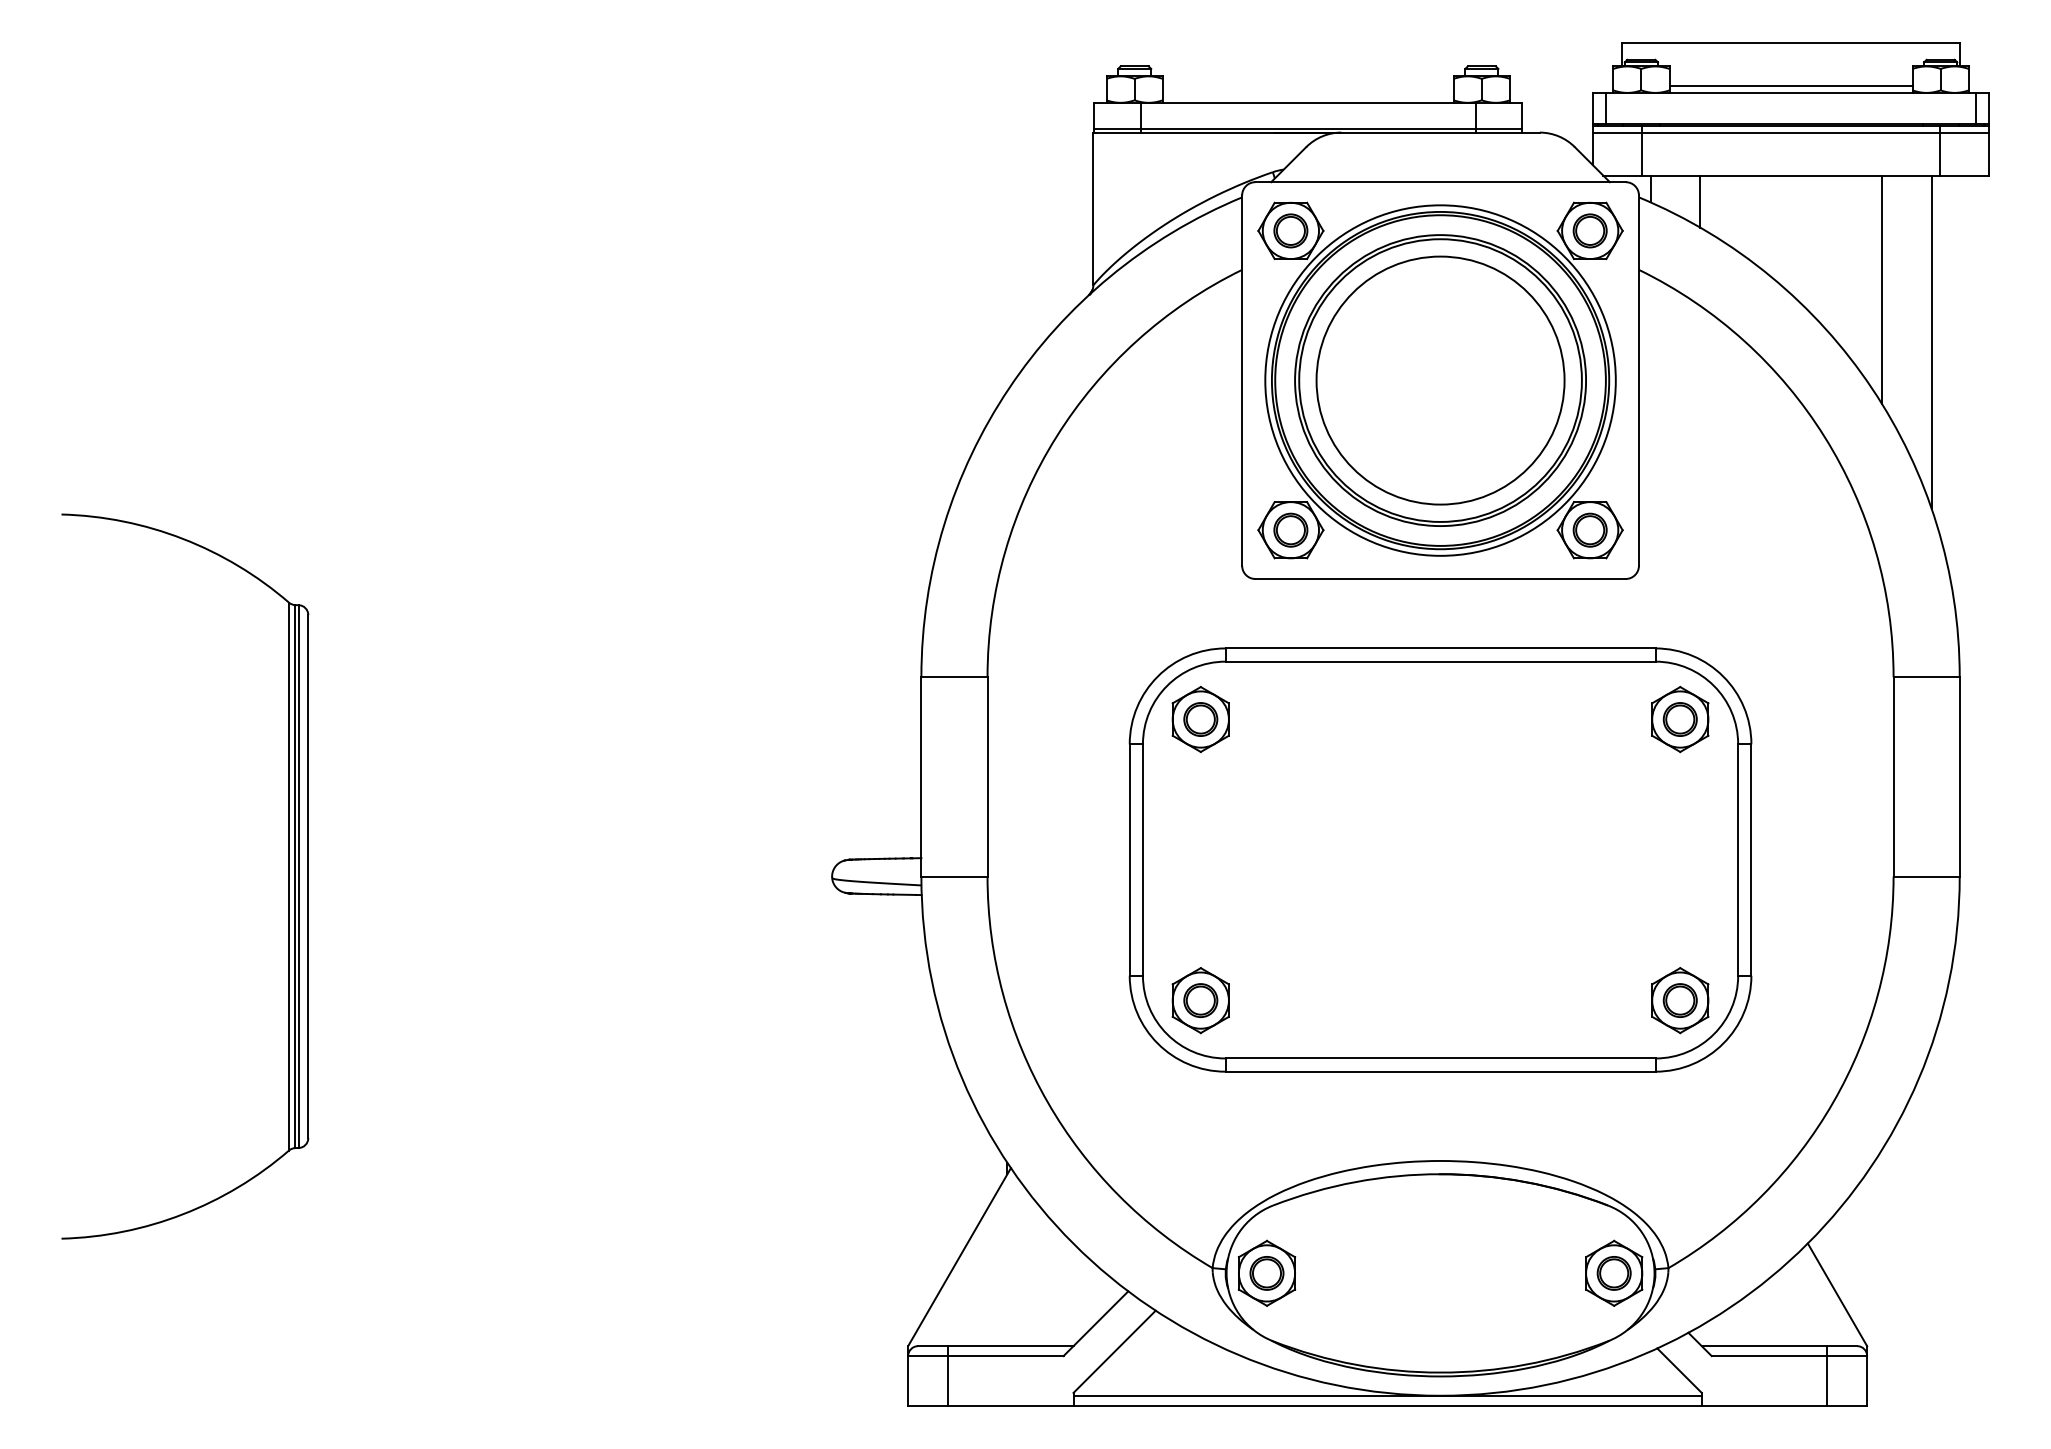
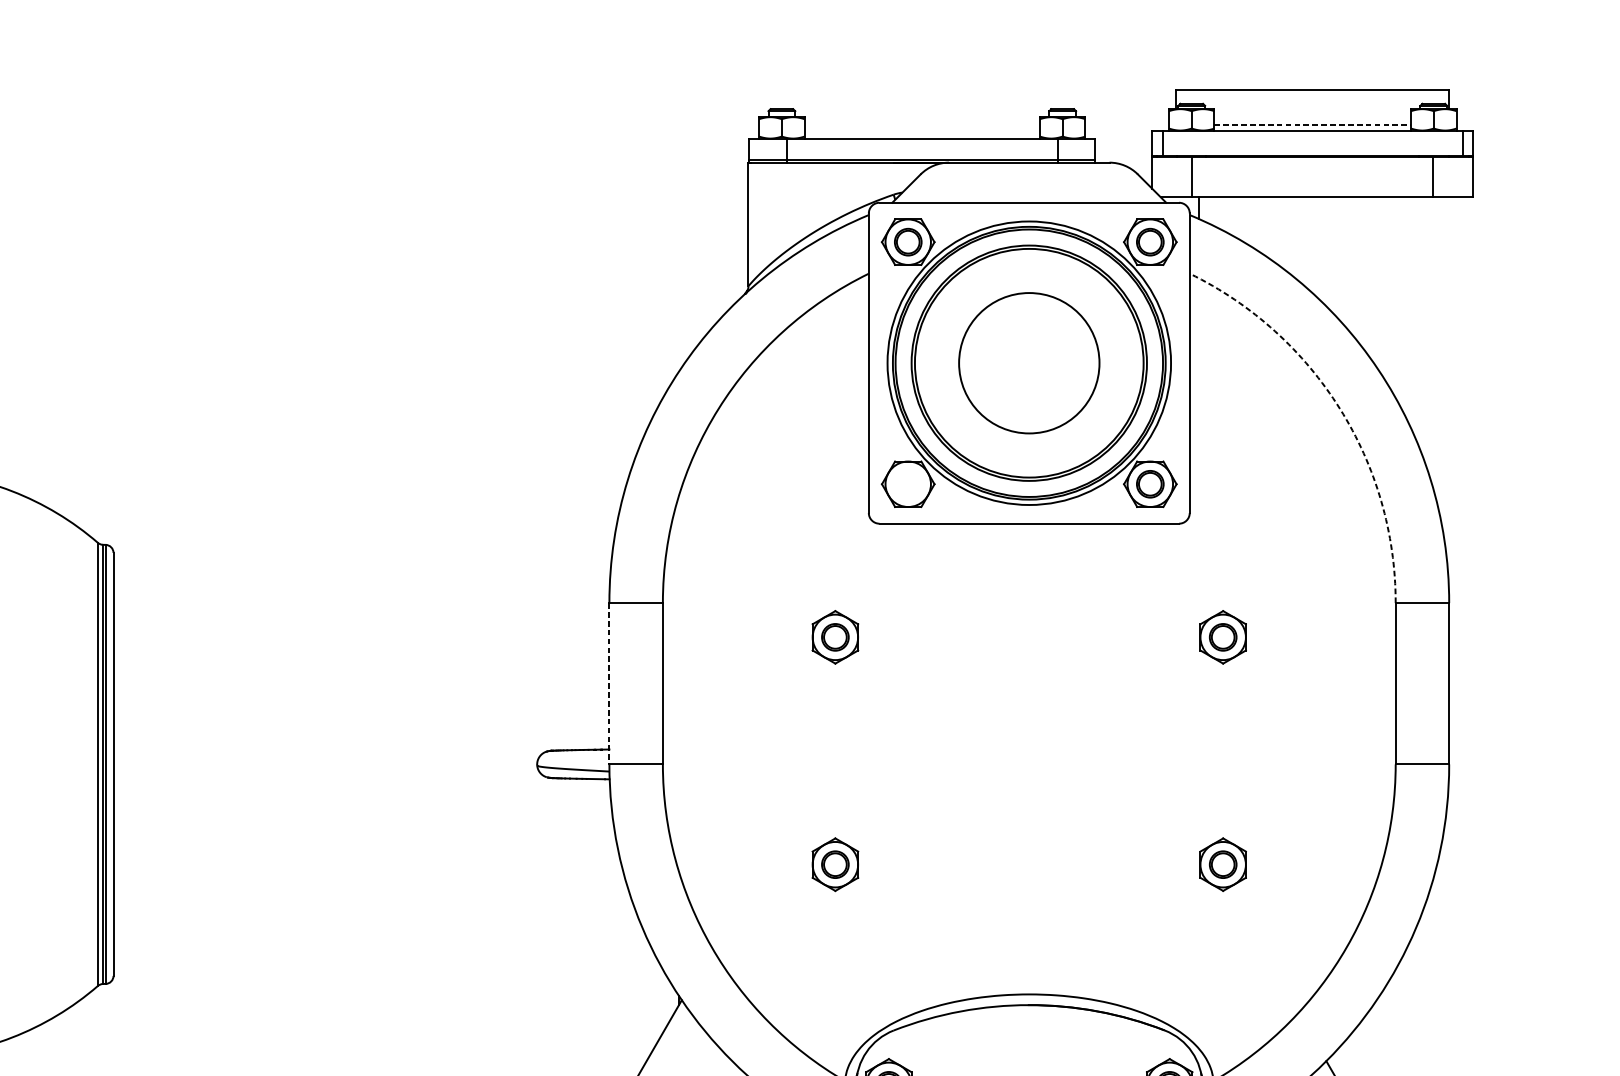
line: (1791, 86) -> (1313, 125), solid -> dashed
line: (1790, 132) -> (1312, 162), removed
line: (1700, 201) -> (1239, 218), removed
line: (1882, 289) -> (1386, 289), removed
line: (1931, 341) -> (1426, 331), removed
circle: (1440, 380) -> (1029, 363), size x0.7
arc: (1824, 436) -> (1339, 408), solid -> dashed
part: (1290, 529) -> (907, 483), removed
line: (921, 776) -> (609, 683), solid -> dashed
part: (1440, 859) -> (1029, 750), removed

